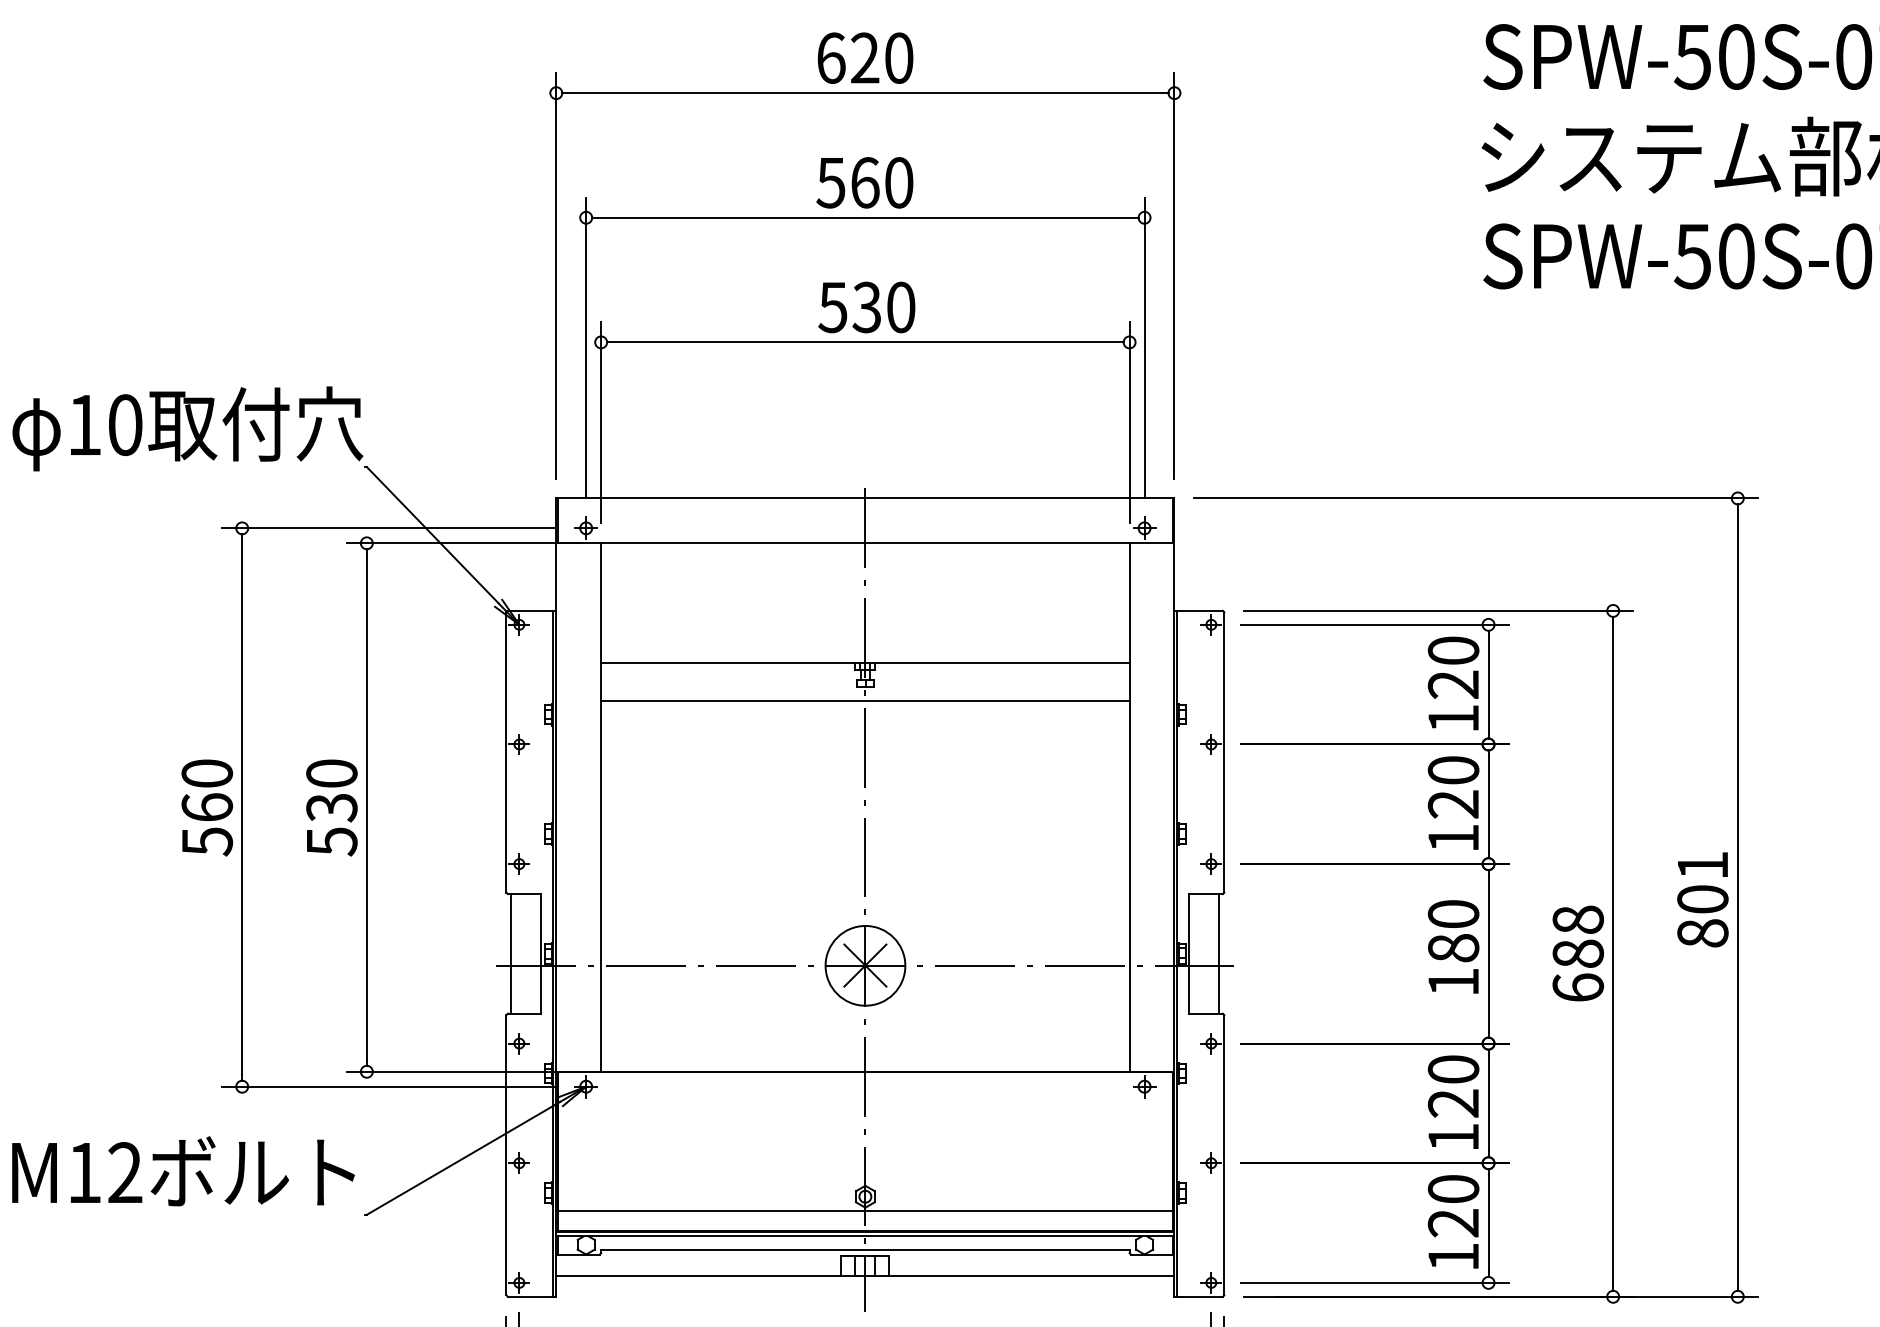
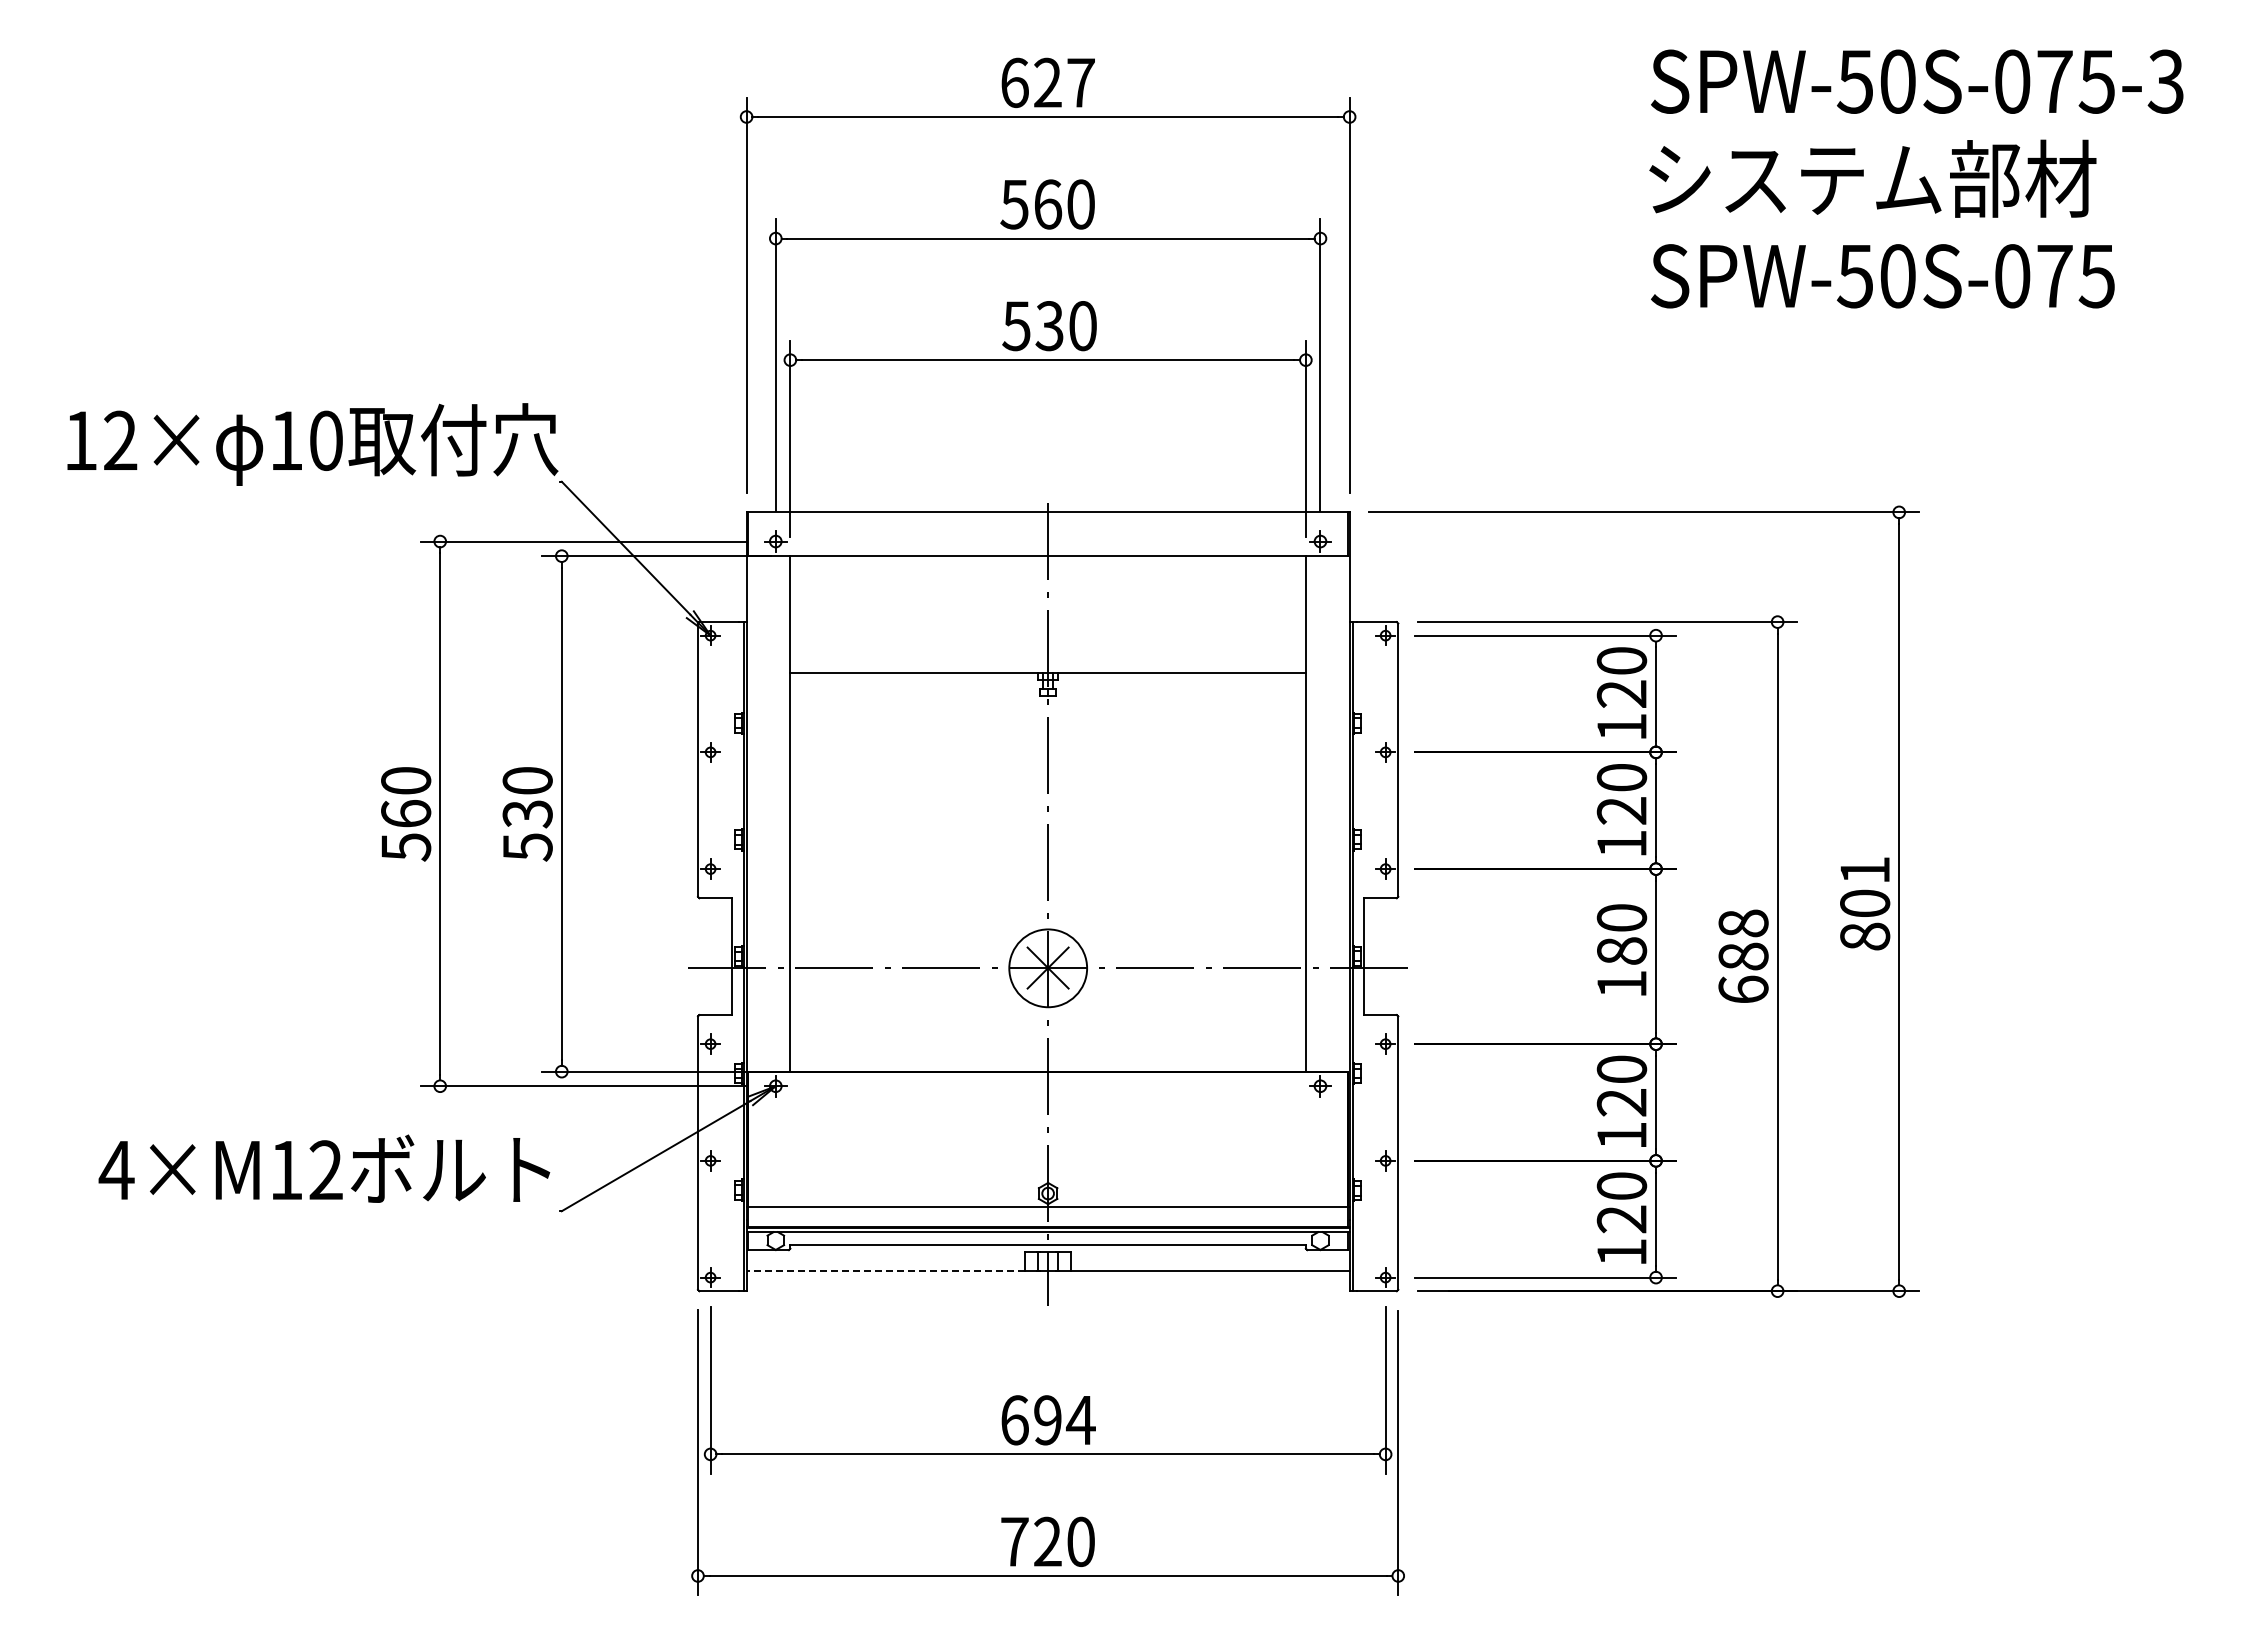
text: (898, 57) -> (1080, 82), 620 -> 627
line: (864, 701) -> (1047, 710), removed
line: (511, 953) -> (702, 956), removed
line: (1219, 953) -> (1393, 956), removed
line: (698, 1276) -> (885, 1271), solid -> dashed

